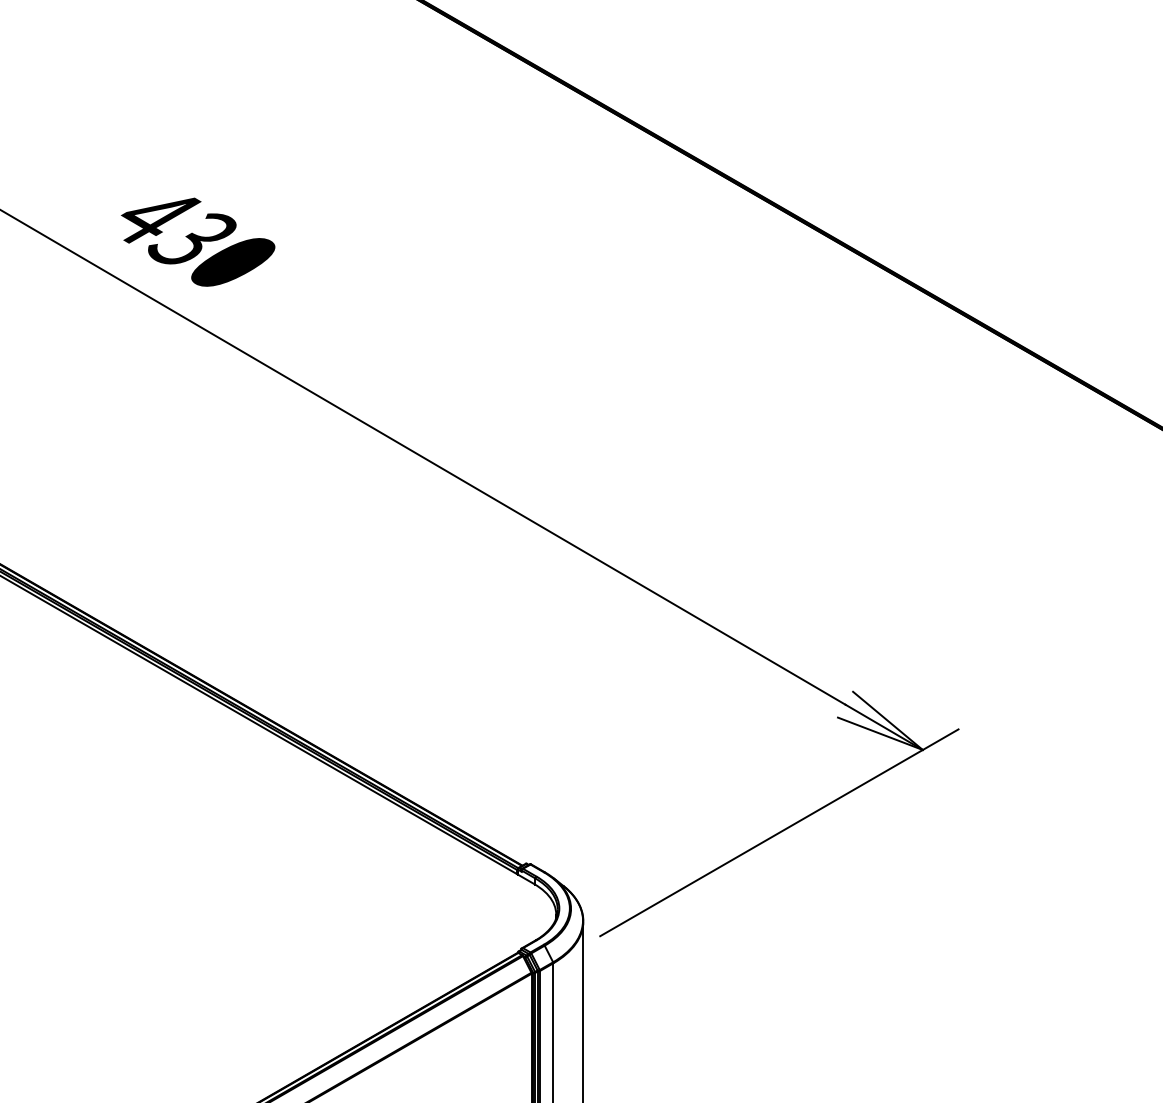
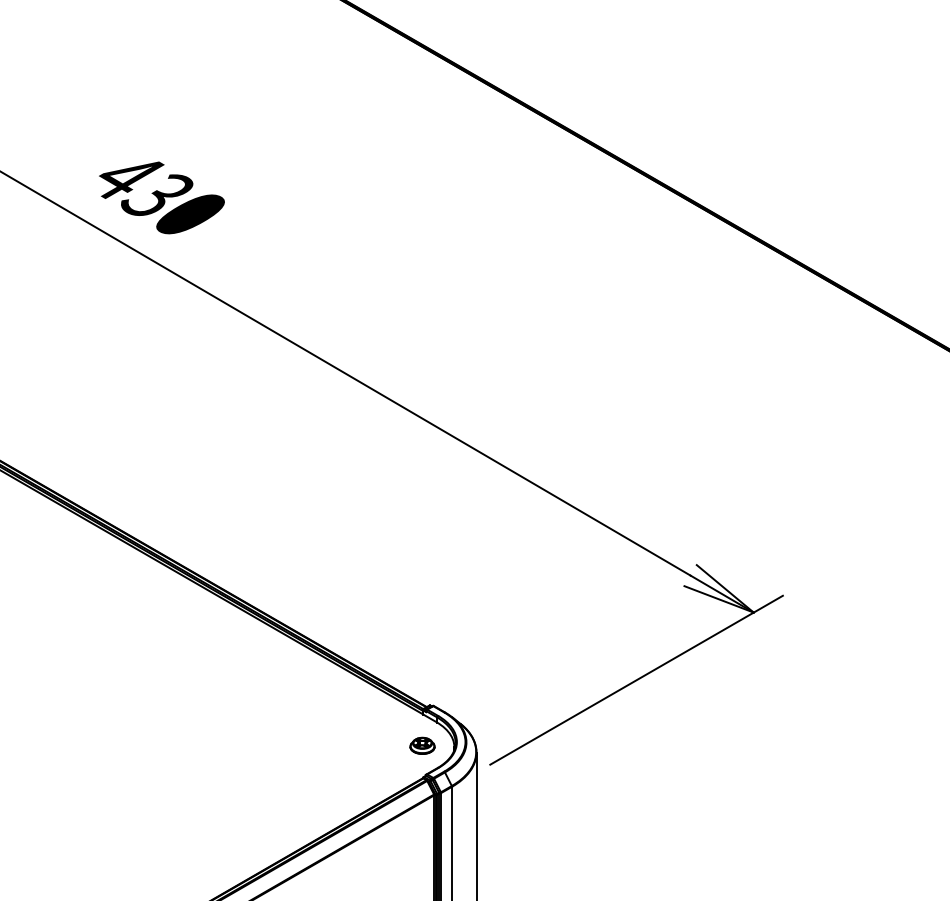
part: (516, 912) -> (421, 745), added

